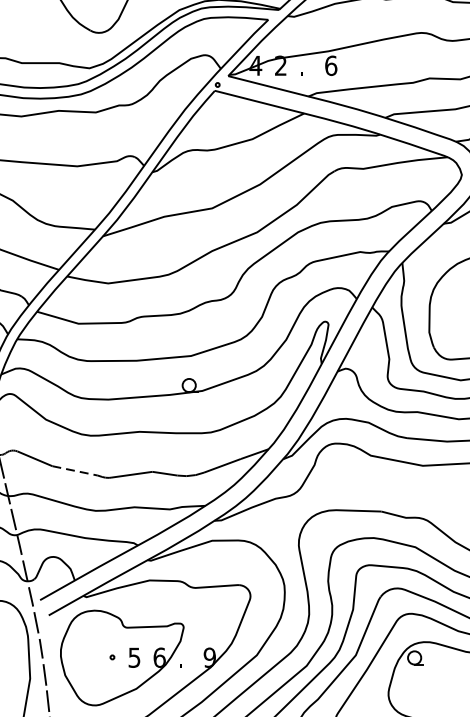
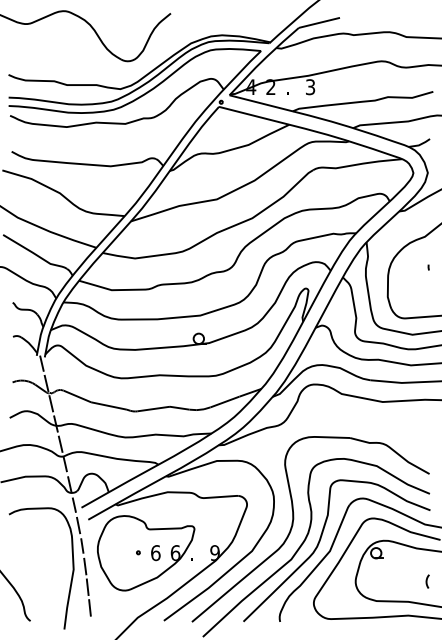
text: (331, 66) -> (310, 87), 6 -> 3
line: (75, 471) -> (109, 406), dashed -> solid
text: (134, 658) -> (155, 553), 5 -> 6

